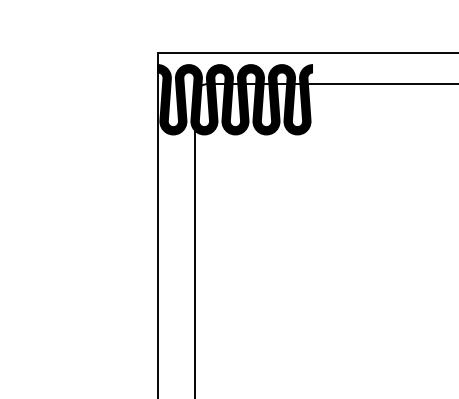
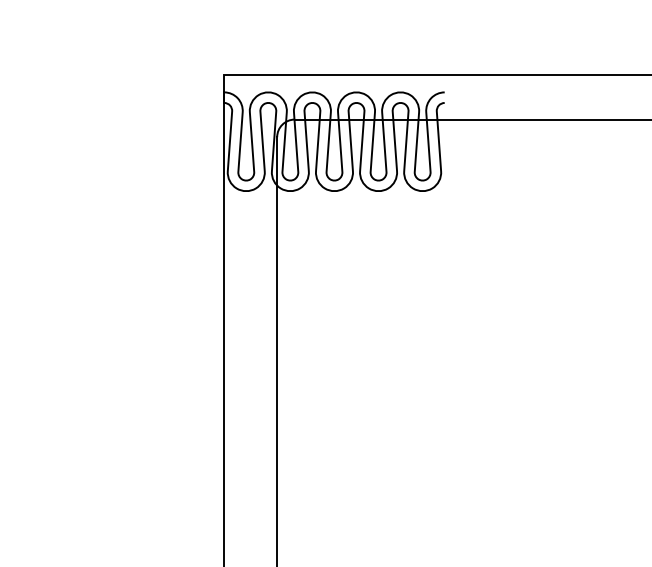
fill: (235, 99) -> (334, 141), removed

